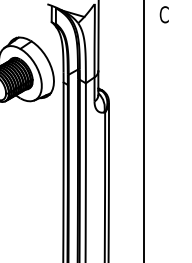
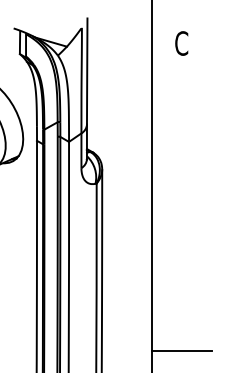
line: (164, 228) -> (181, 350), added

